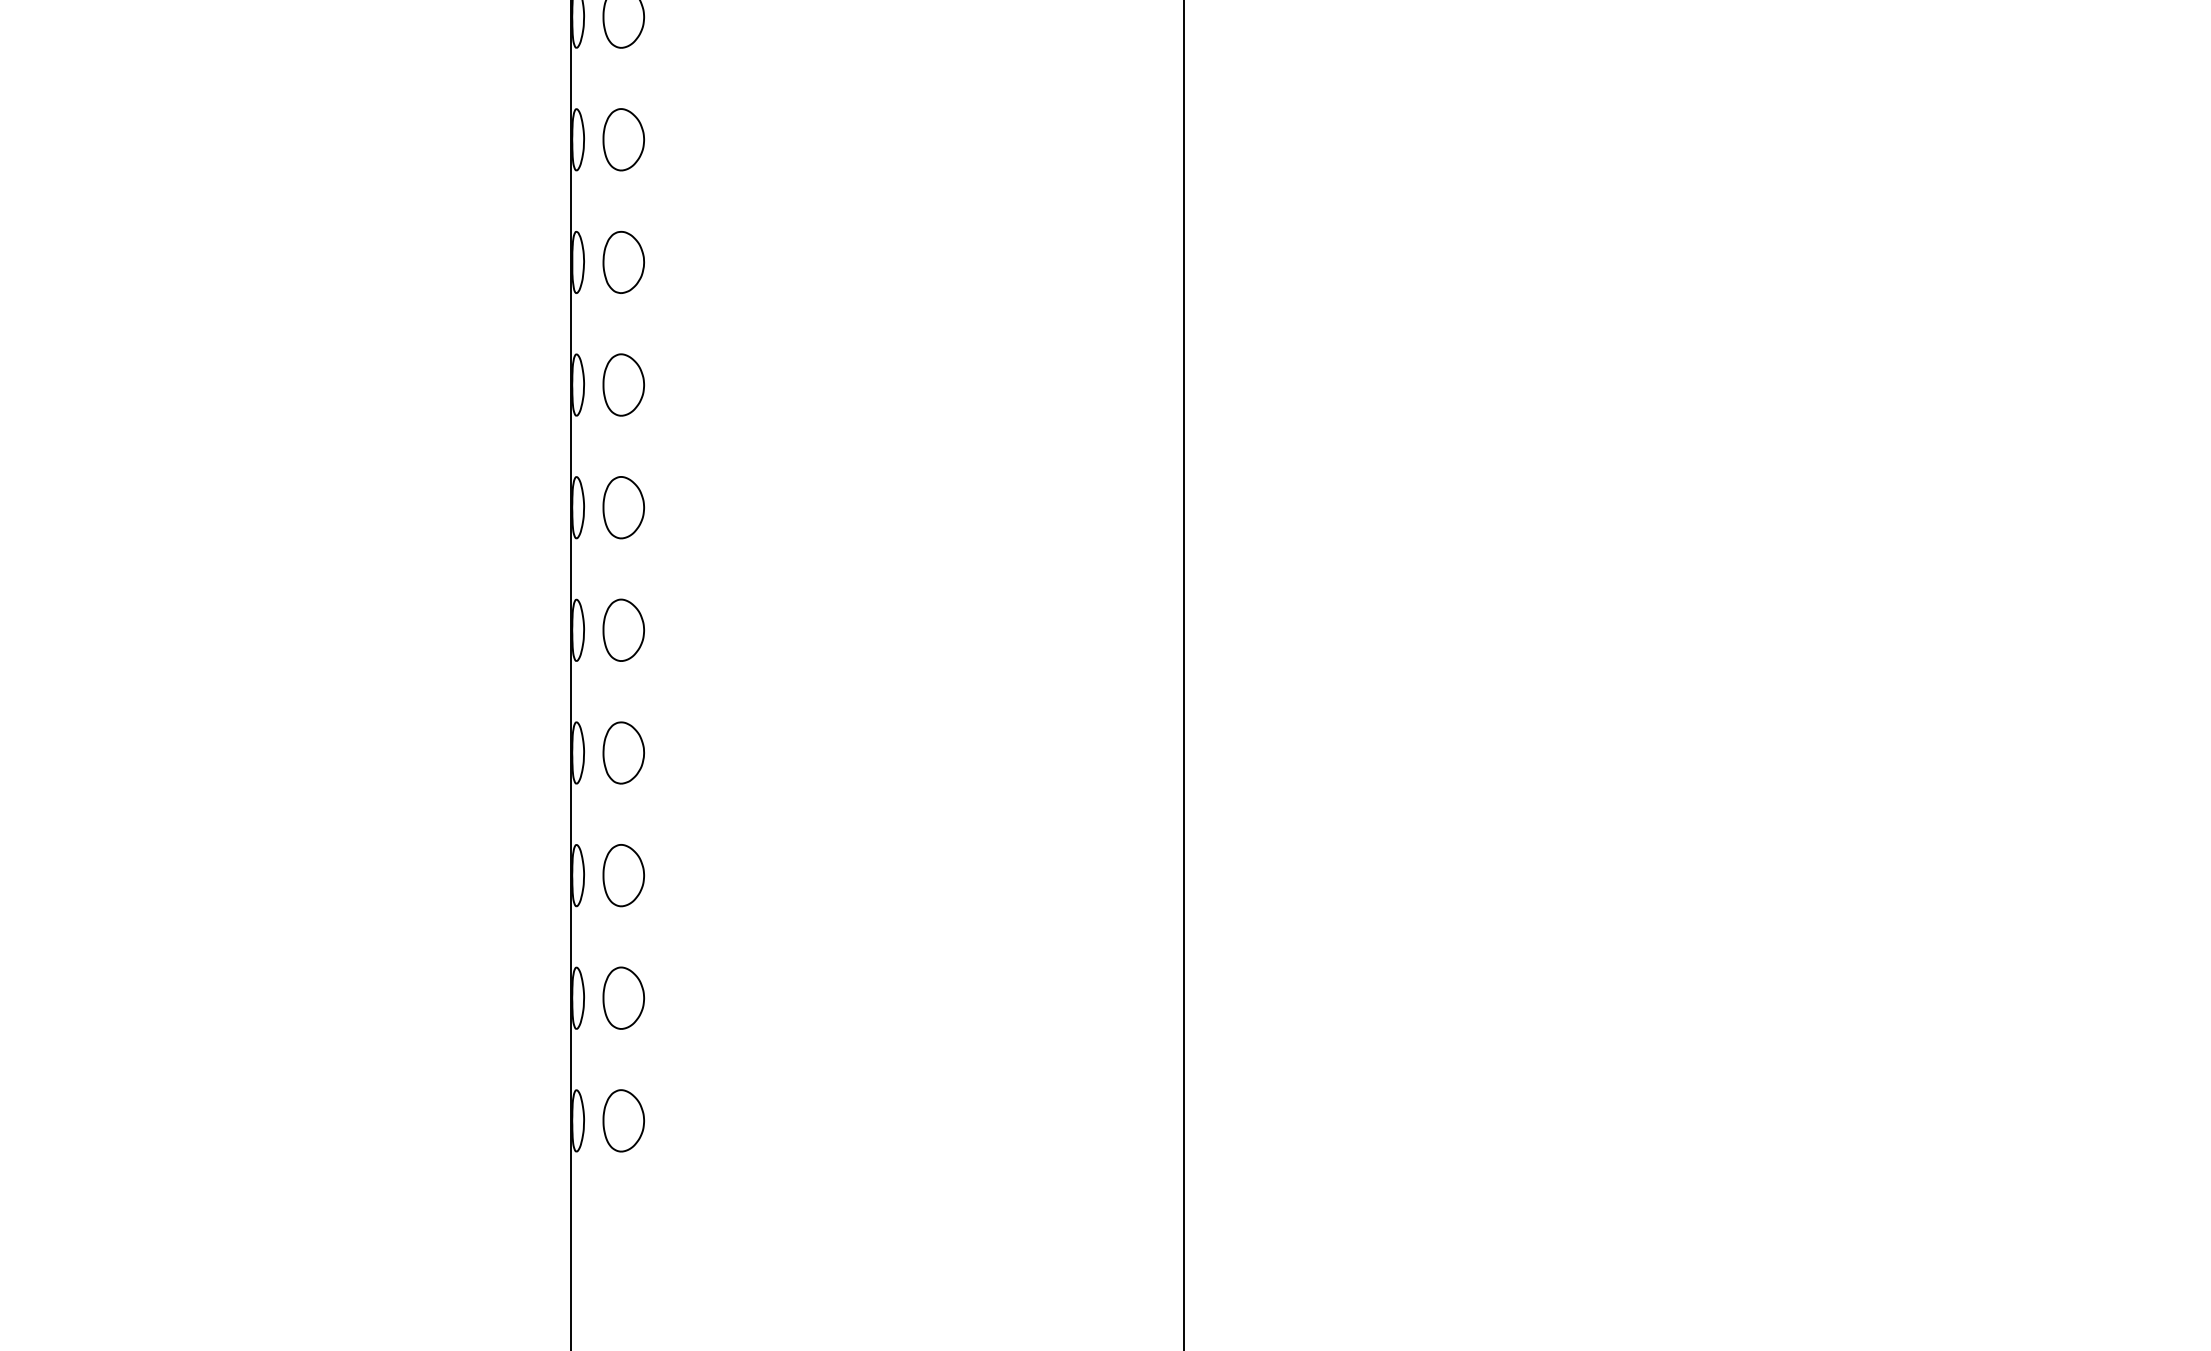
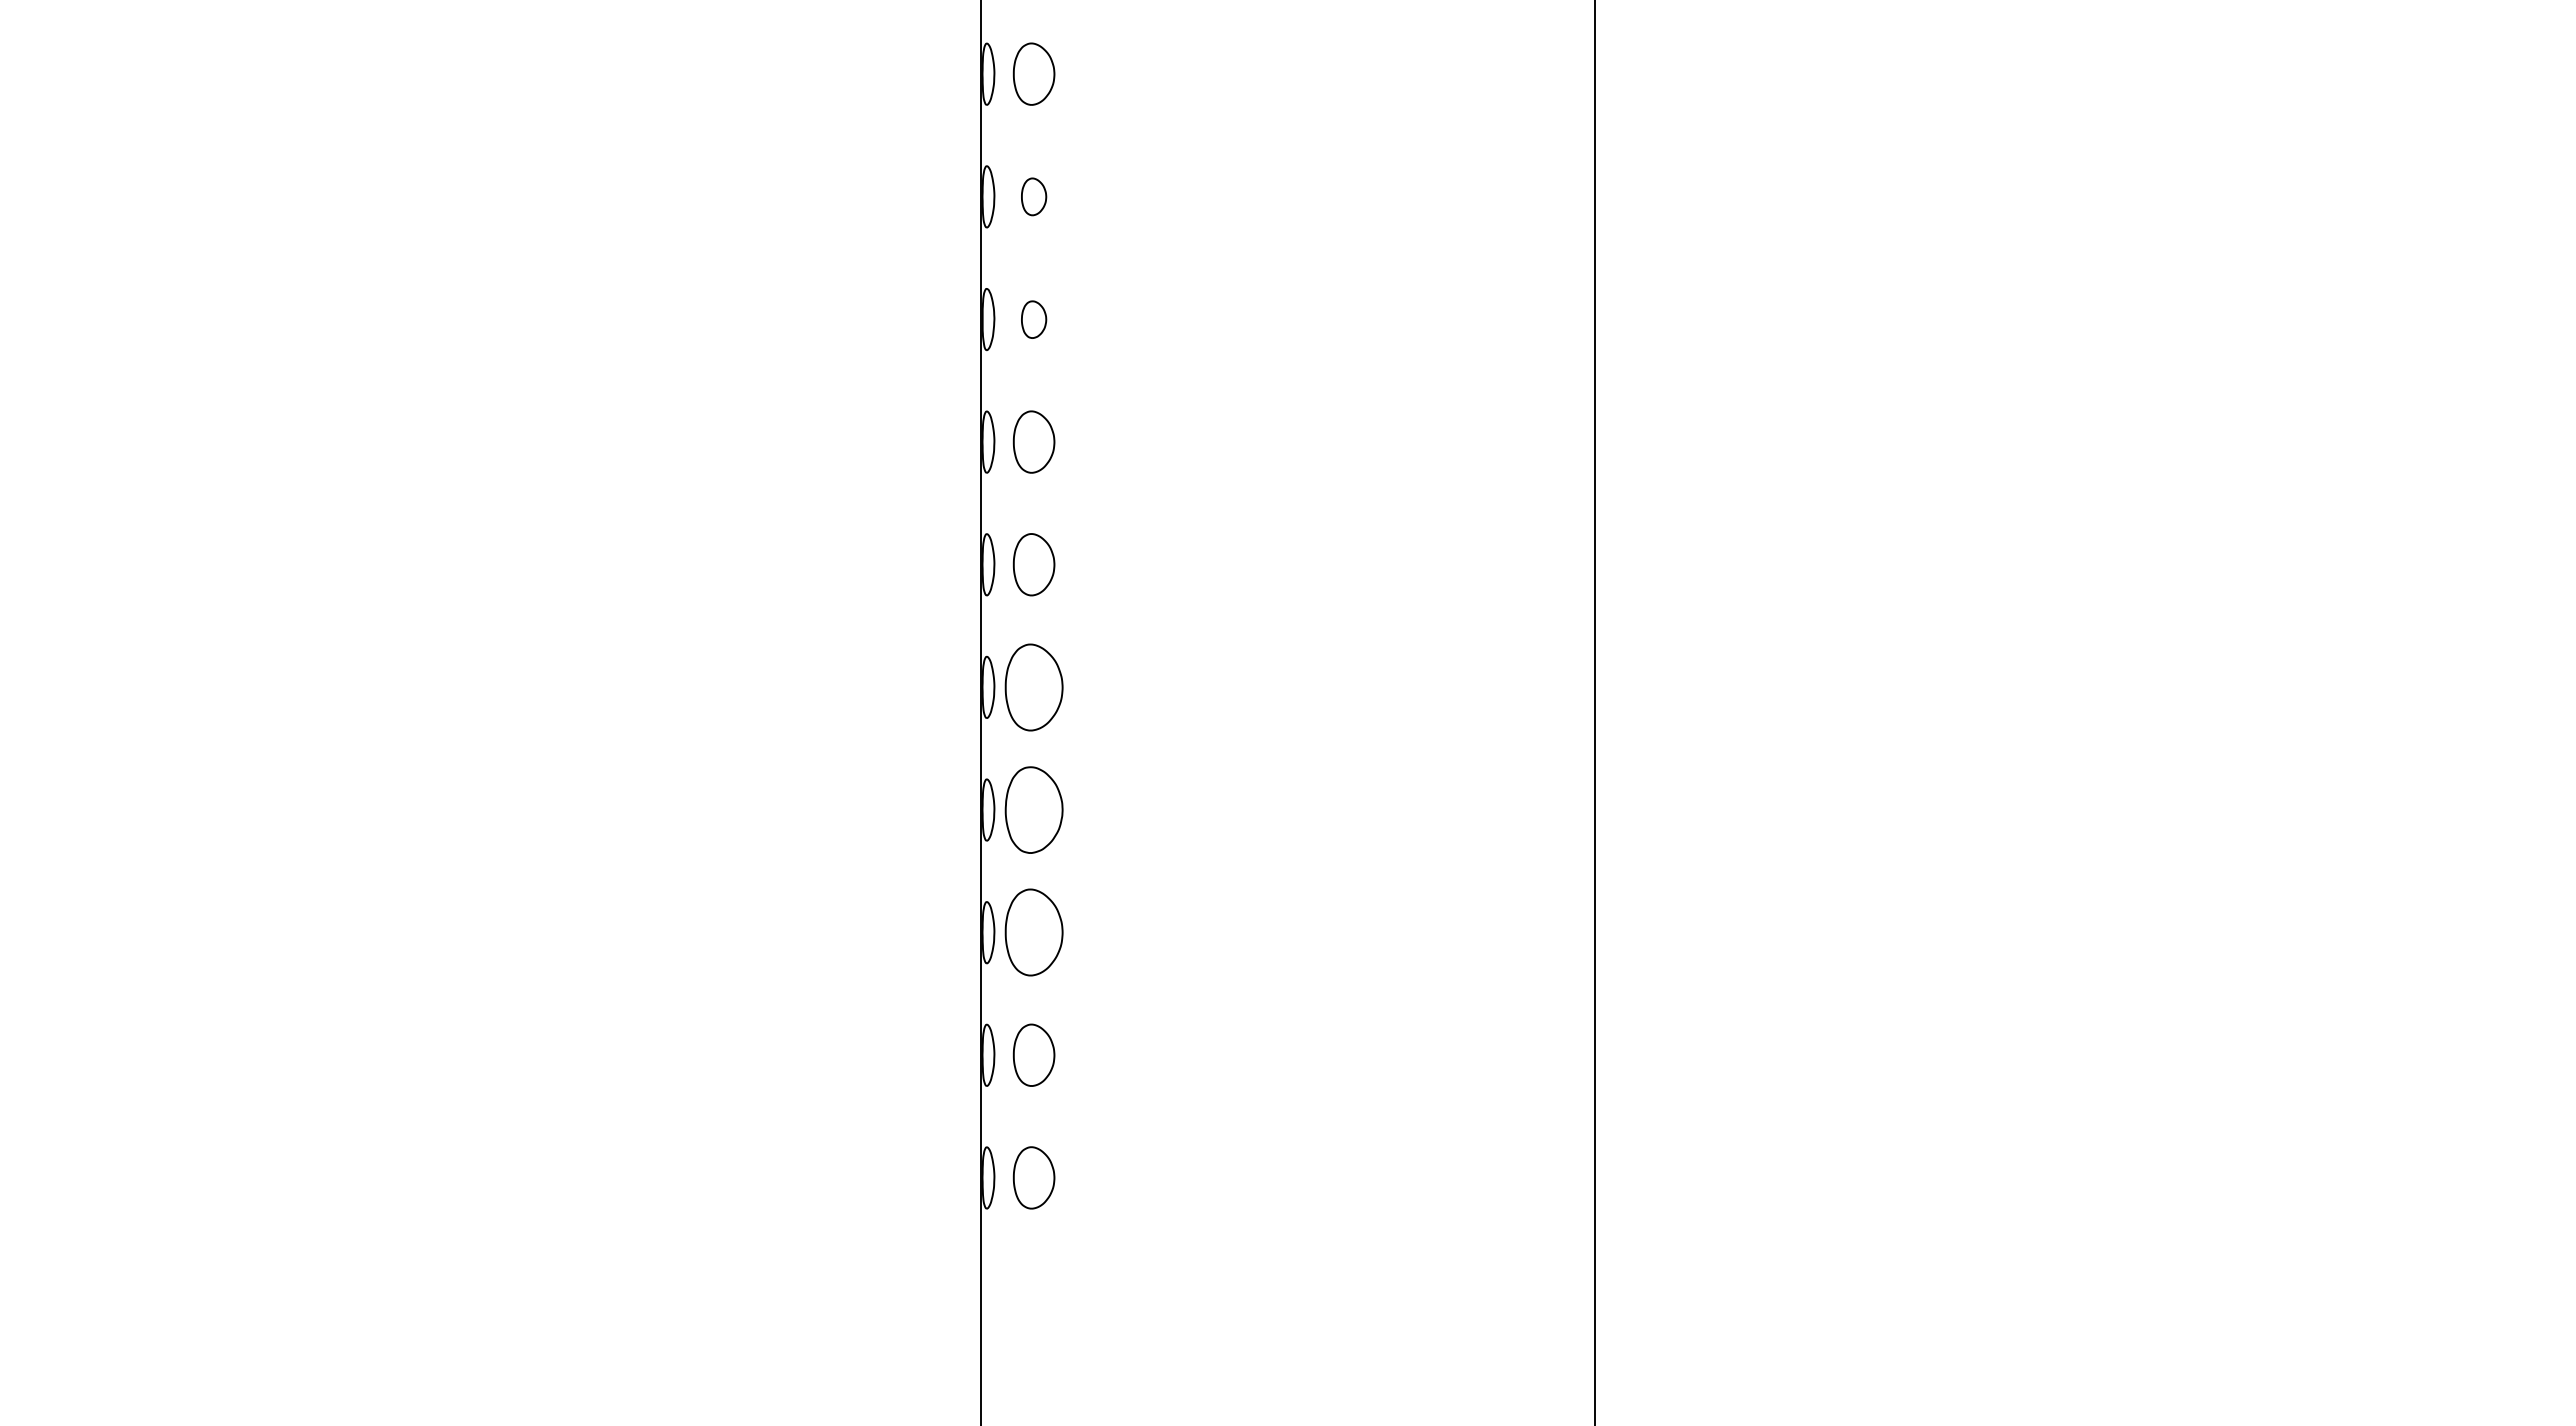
part: (623, 139) -> (1033, 196), size x0.6
part: (623, 262) -> (1033, 319), size x0.6
part: (623, 629) -> (1033, 686), size x1.4
part: (623, 752) -> (1033, 809), size x1.4
part: (623, 875) -> (1033, 932), size x1.4

